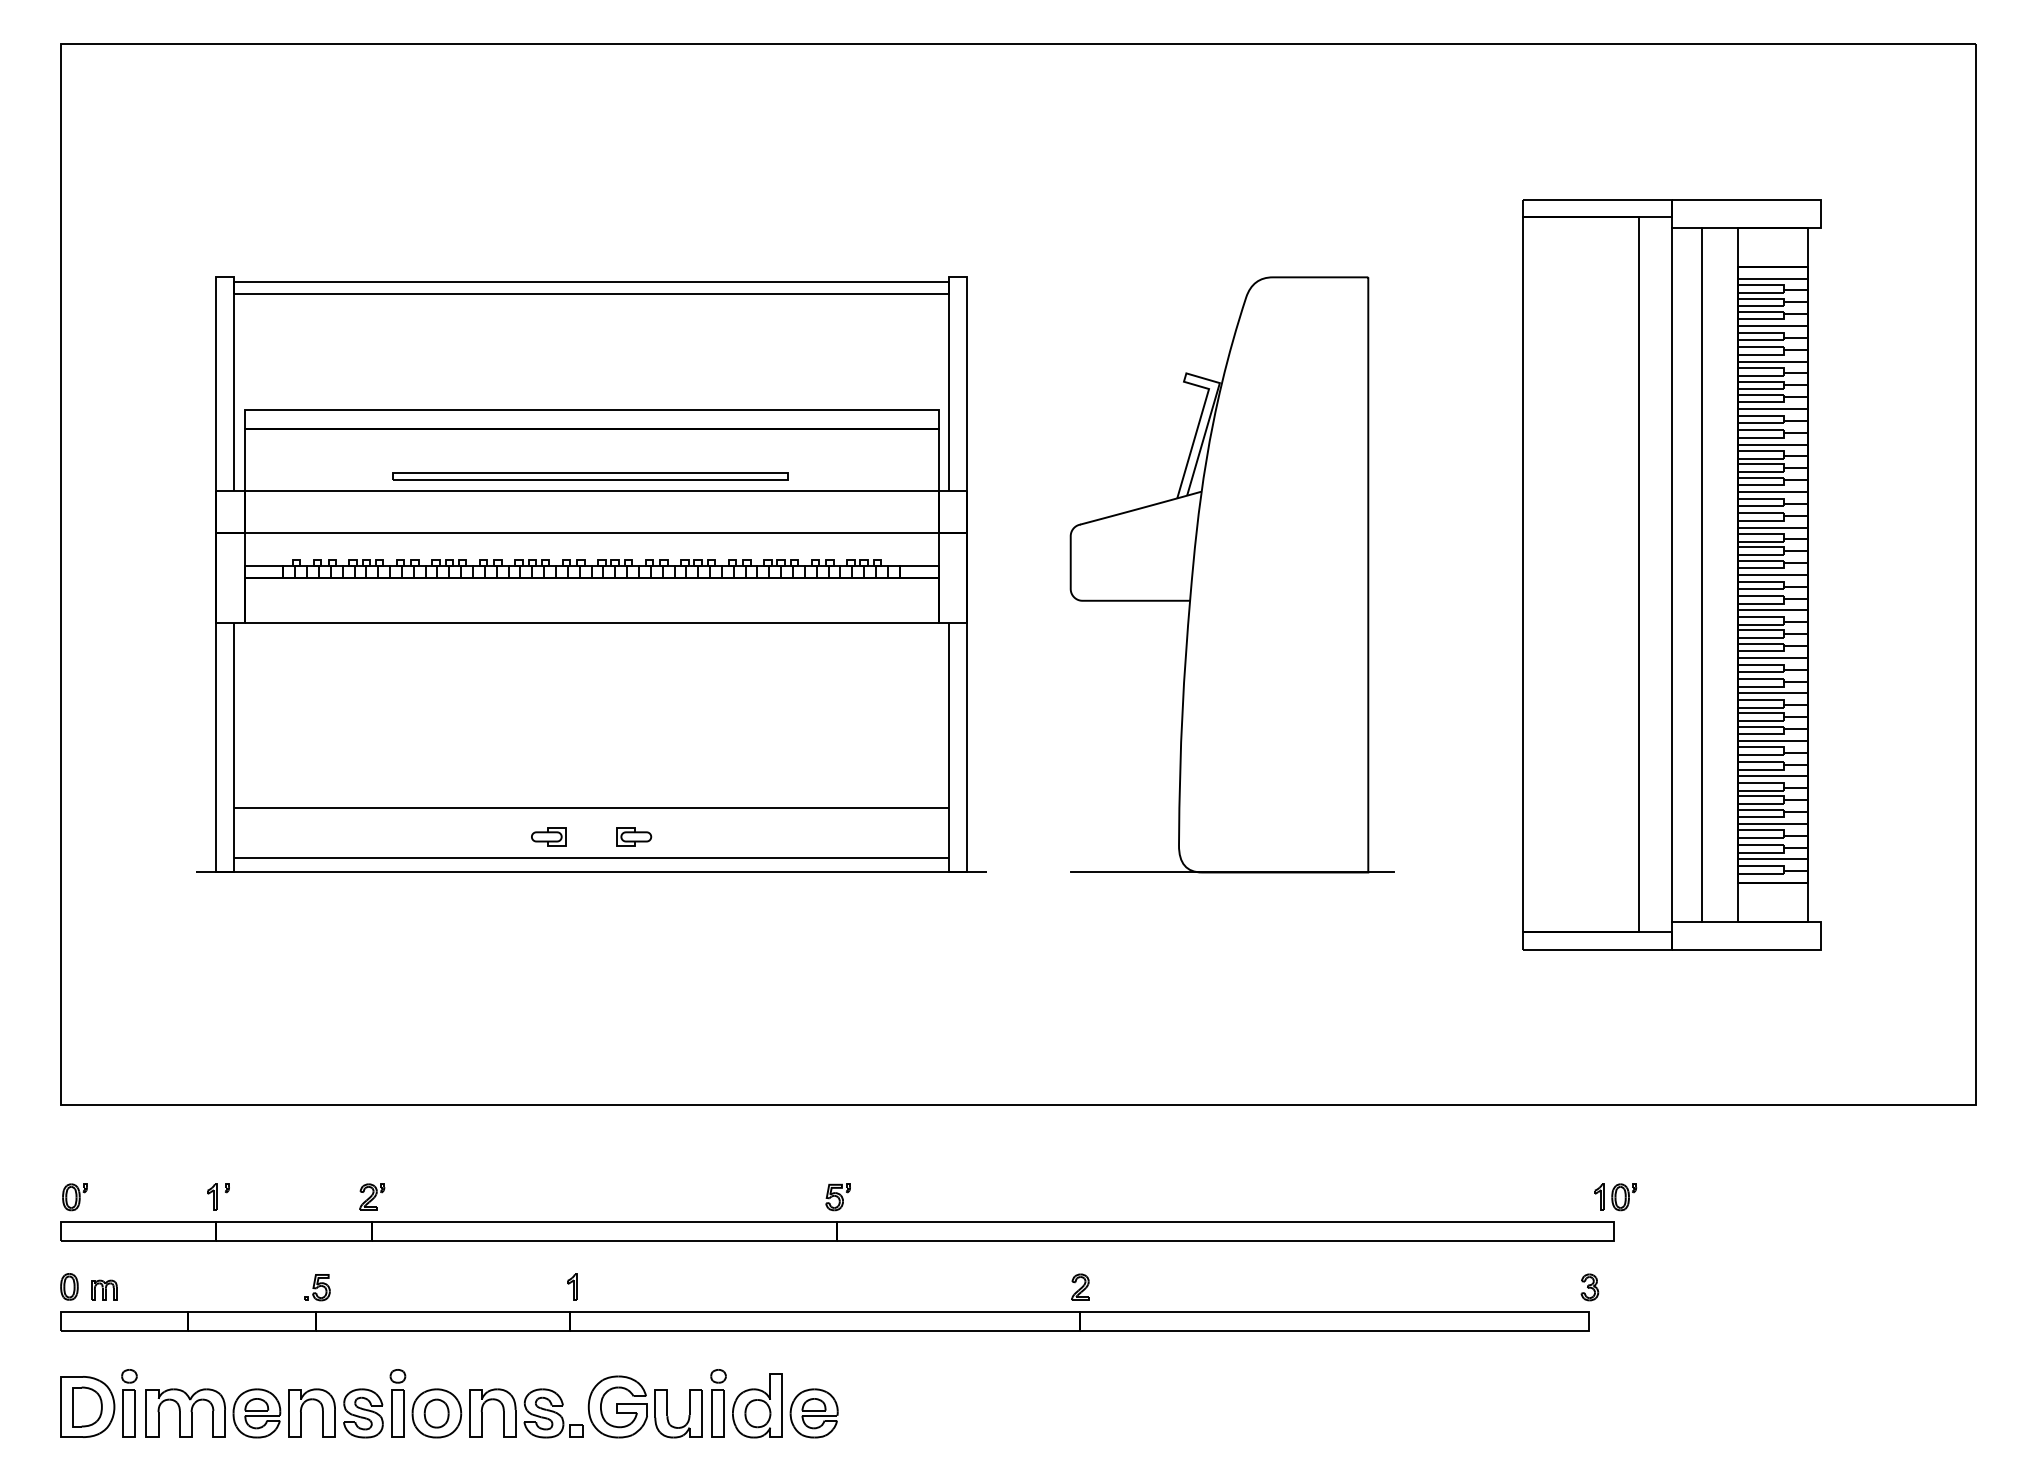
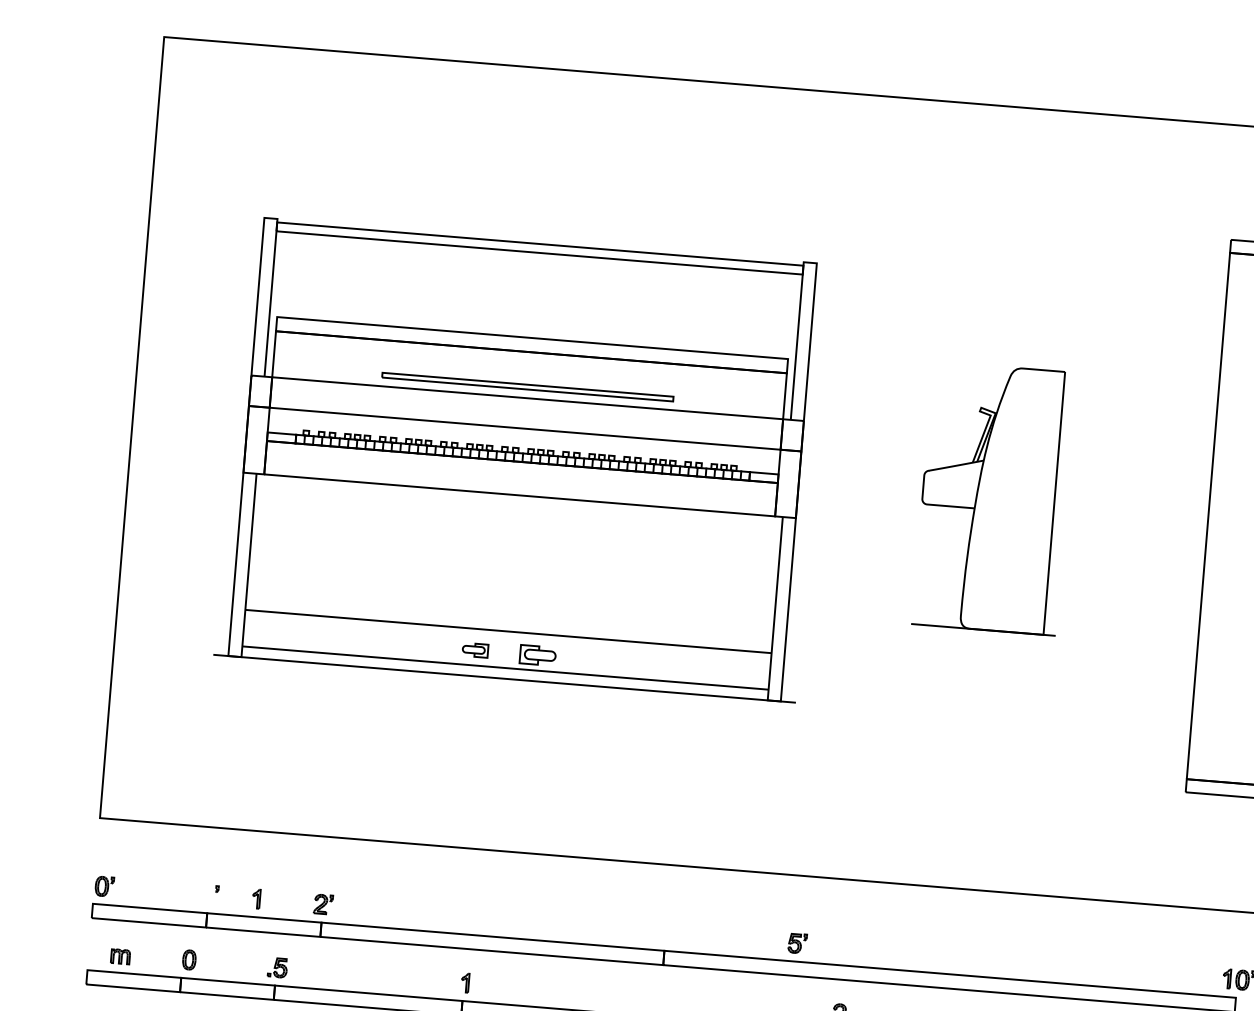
part: (1231, 574) -> (993, 498), size x0.6
part: (634, 836) -> (538, 654), size x1.4
part: (212, 1196) -> (256, 898), moved
part: (837, 1197) -> (797, 943), moved
part: (69, 1286) -> (189, 959), moved

